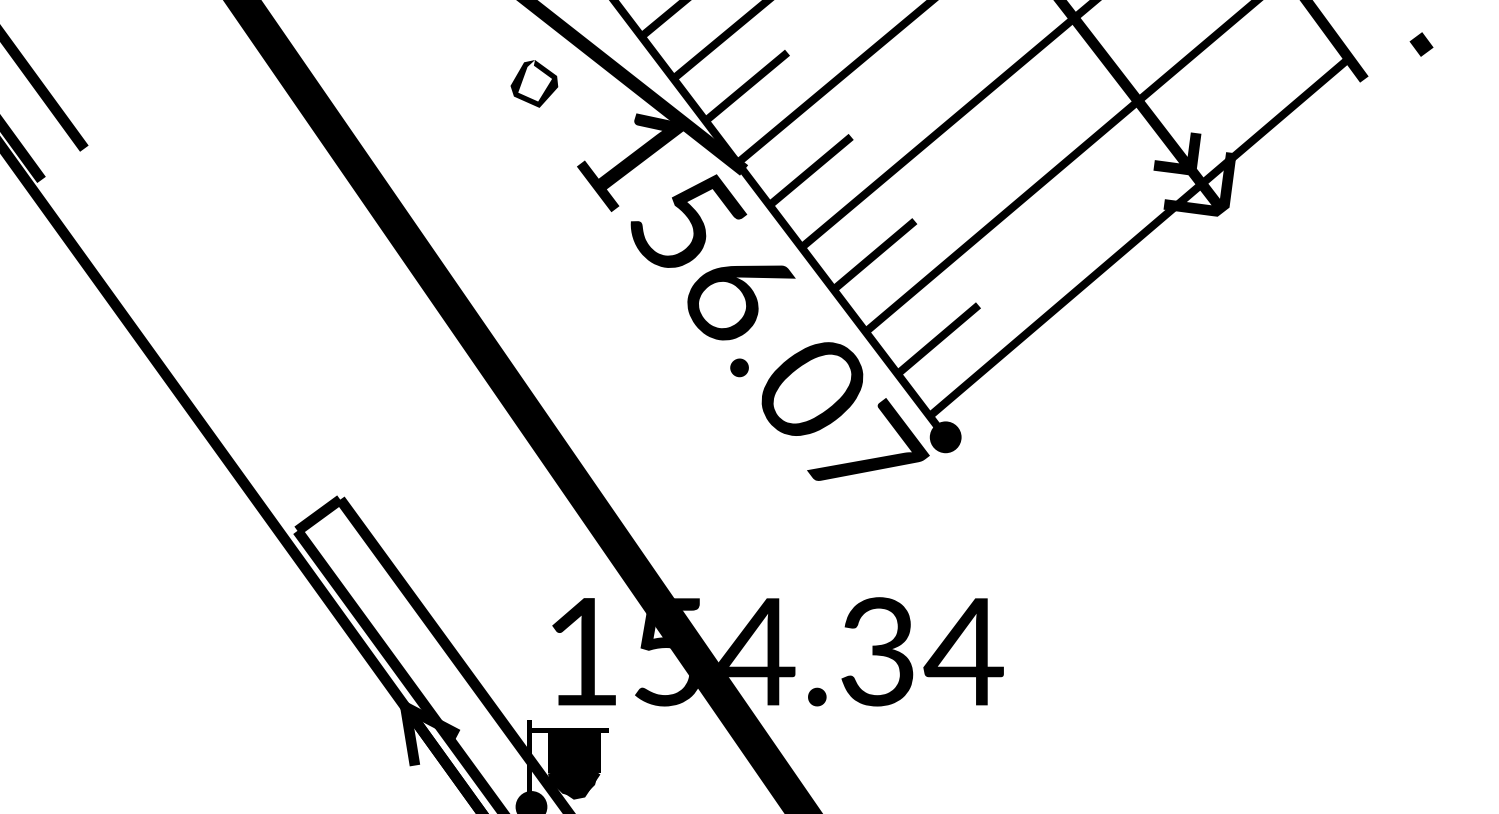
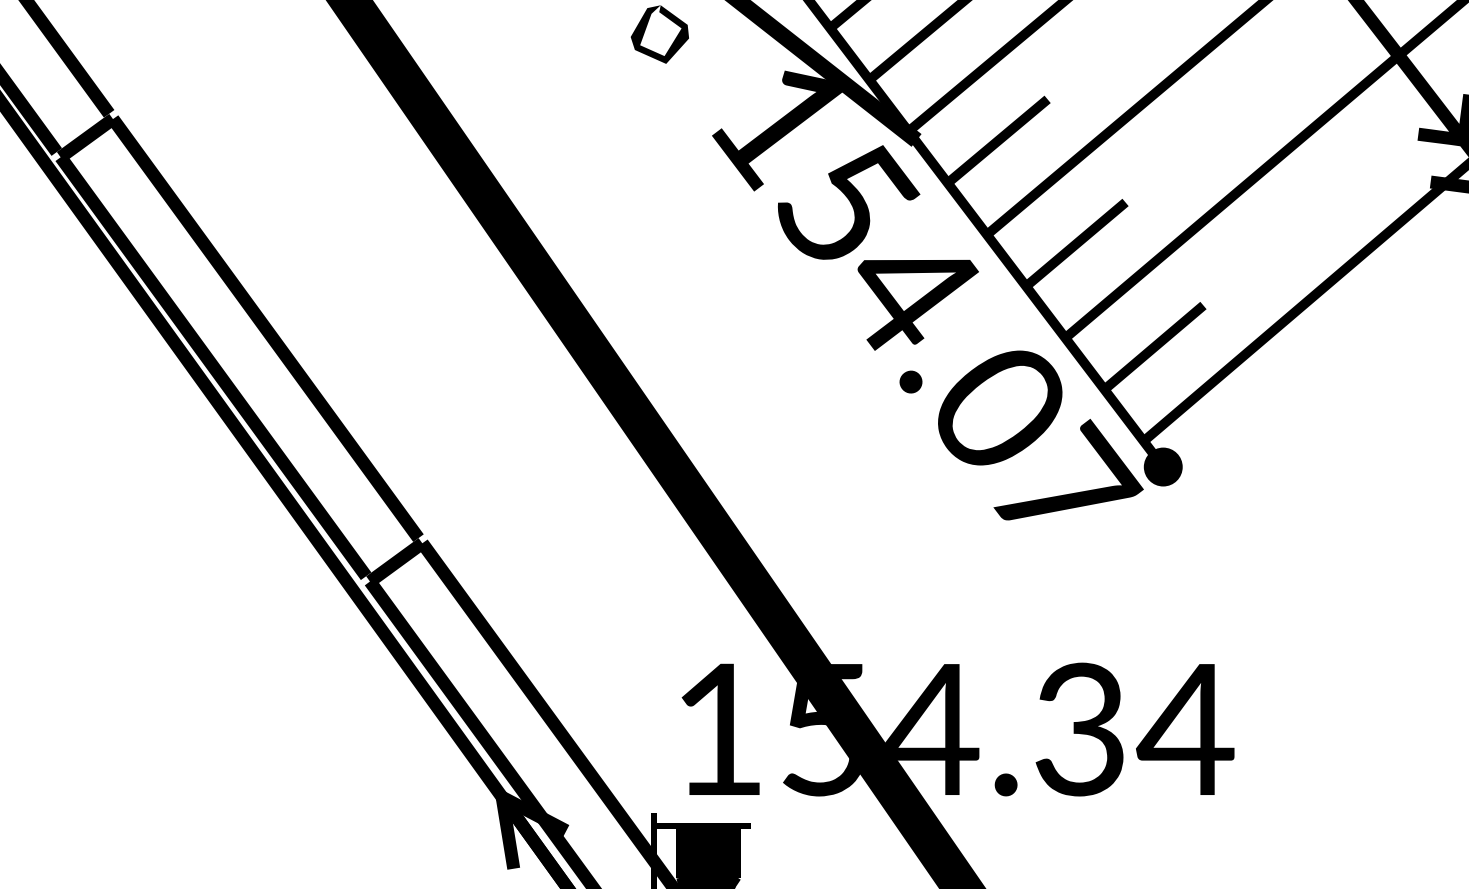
text: (741, 303) -> (913, 303), 156.07 -> 154.07
fill: (190, 338) -> (239, 346), added

